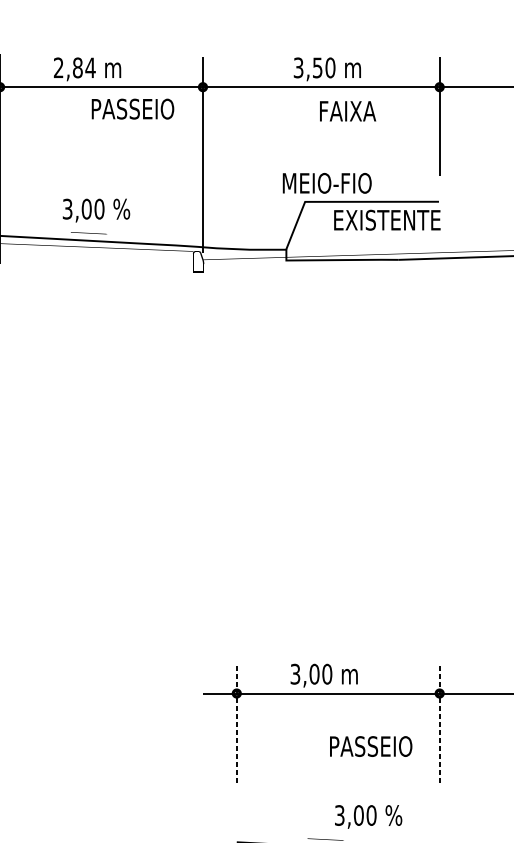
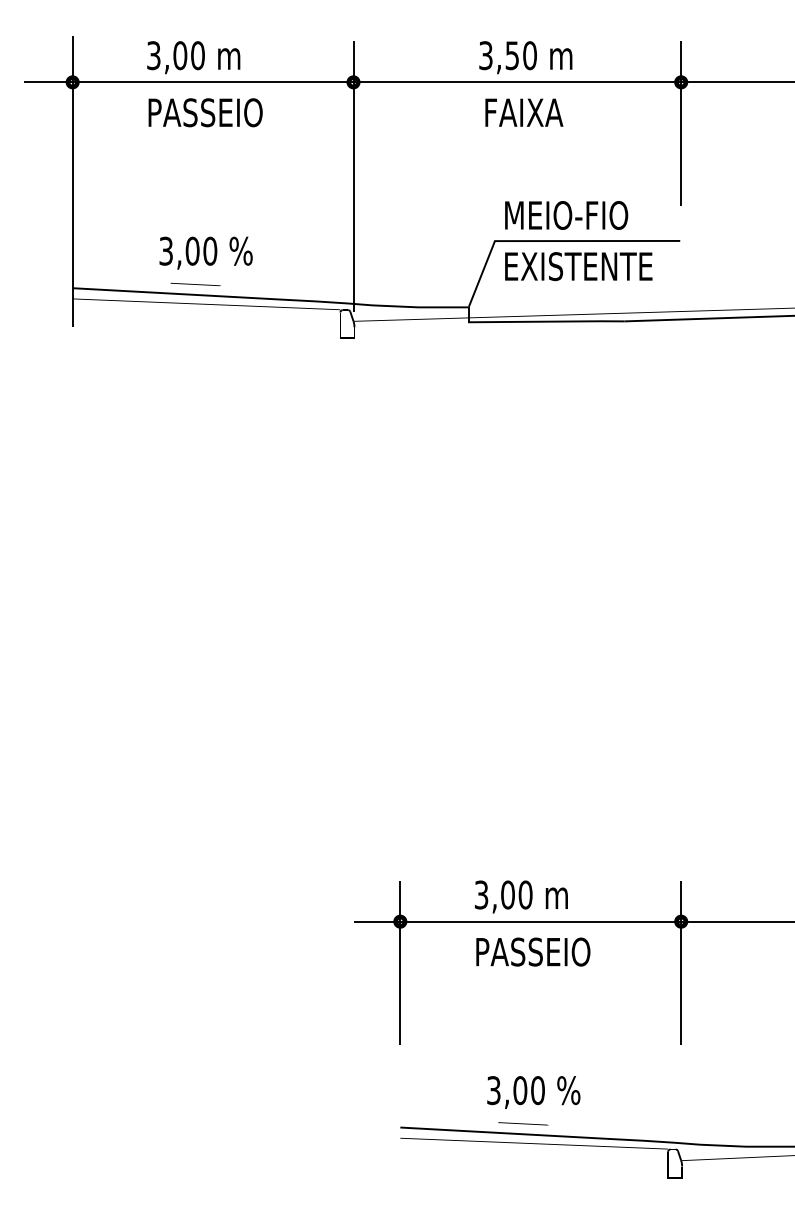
text: (75, 67) -> (176, 55), 2,84 -> 3,00
text: (132, 108) -> (205, 112), moved
text: (348, 111) -> (524, 112), moved
text: (327, 183) -> (566, 215), moved
text: (387, 220) -> (578, 266), moved
line: (236, 723) -> (400, 962), dashed -> solid
line: (439, 723) -> (681, 962), dashed -> solid
text: (371, 746) -> (533, 951), moved
text: (368, 816) -> (533, 1092), moved

